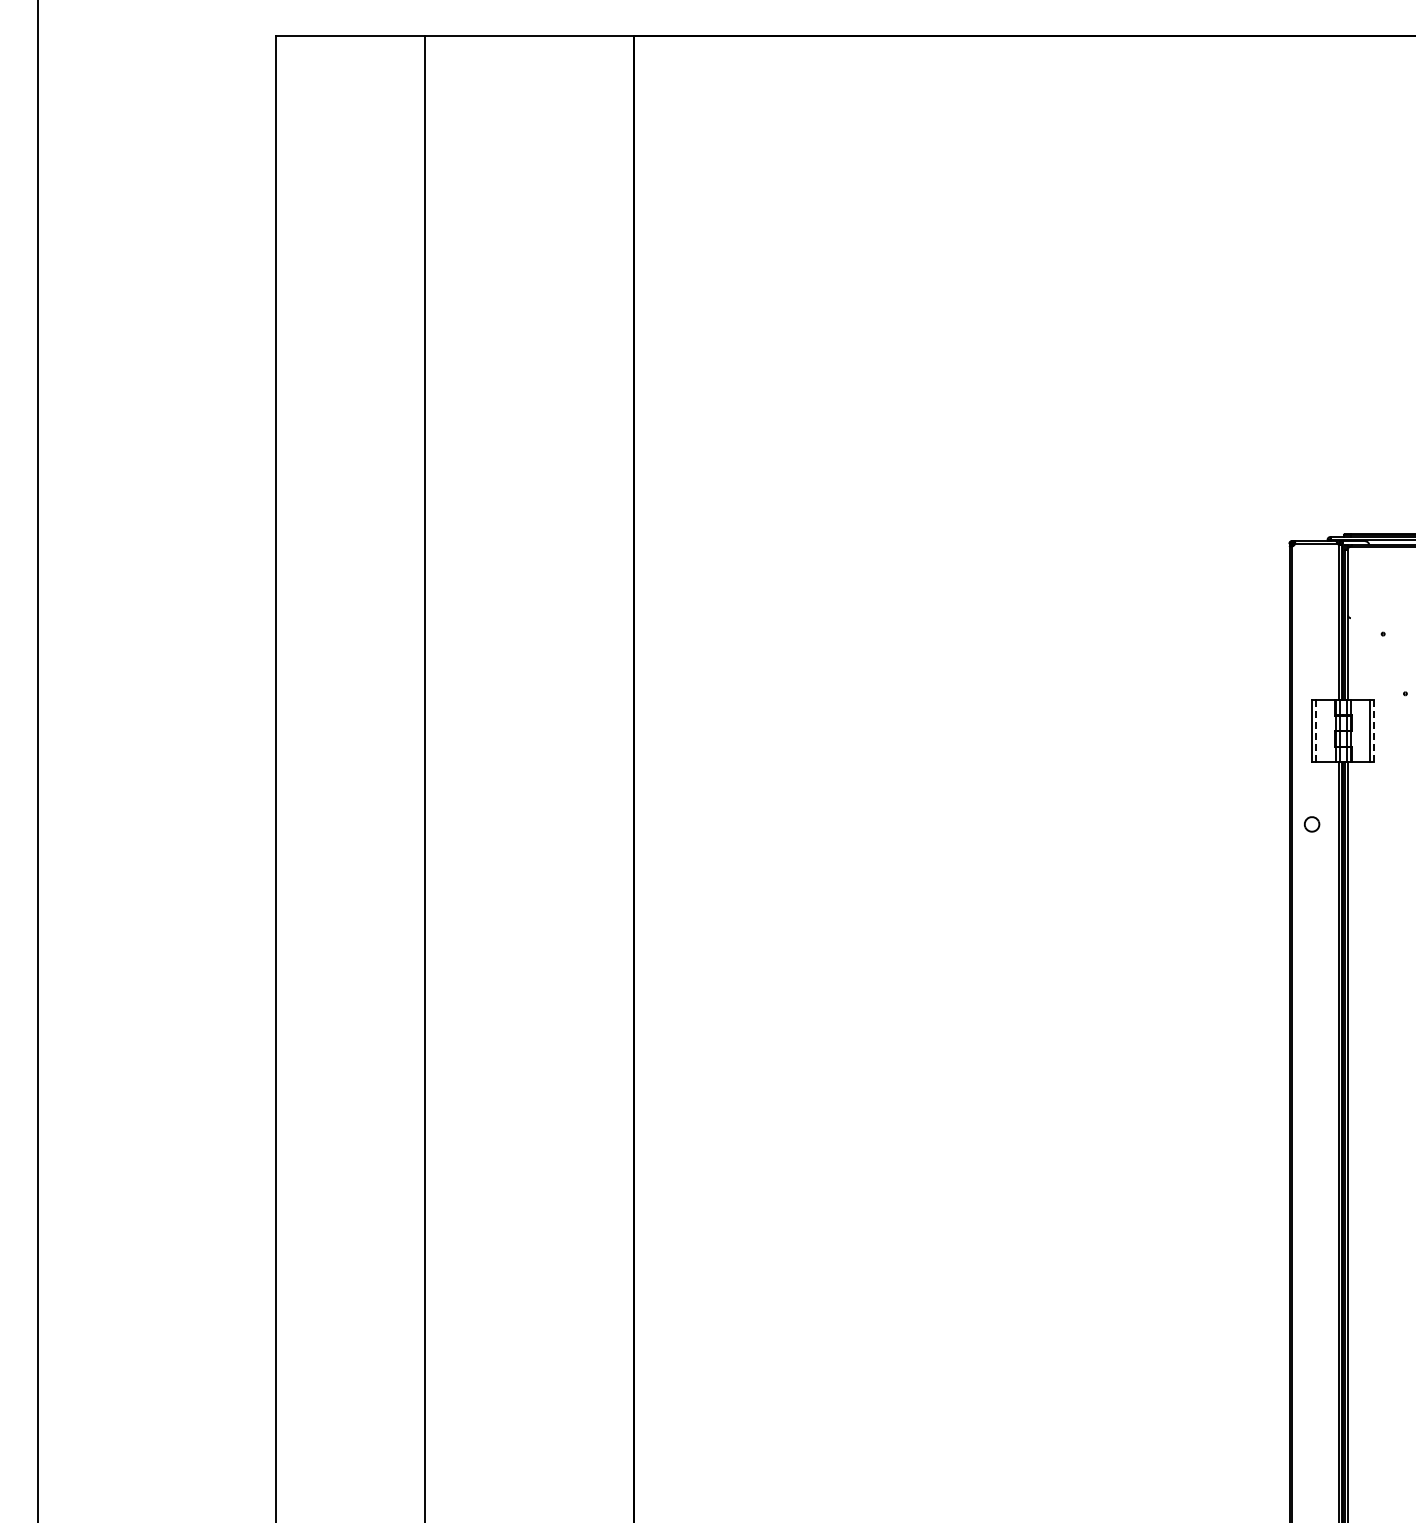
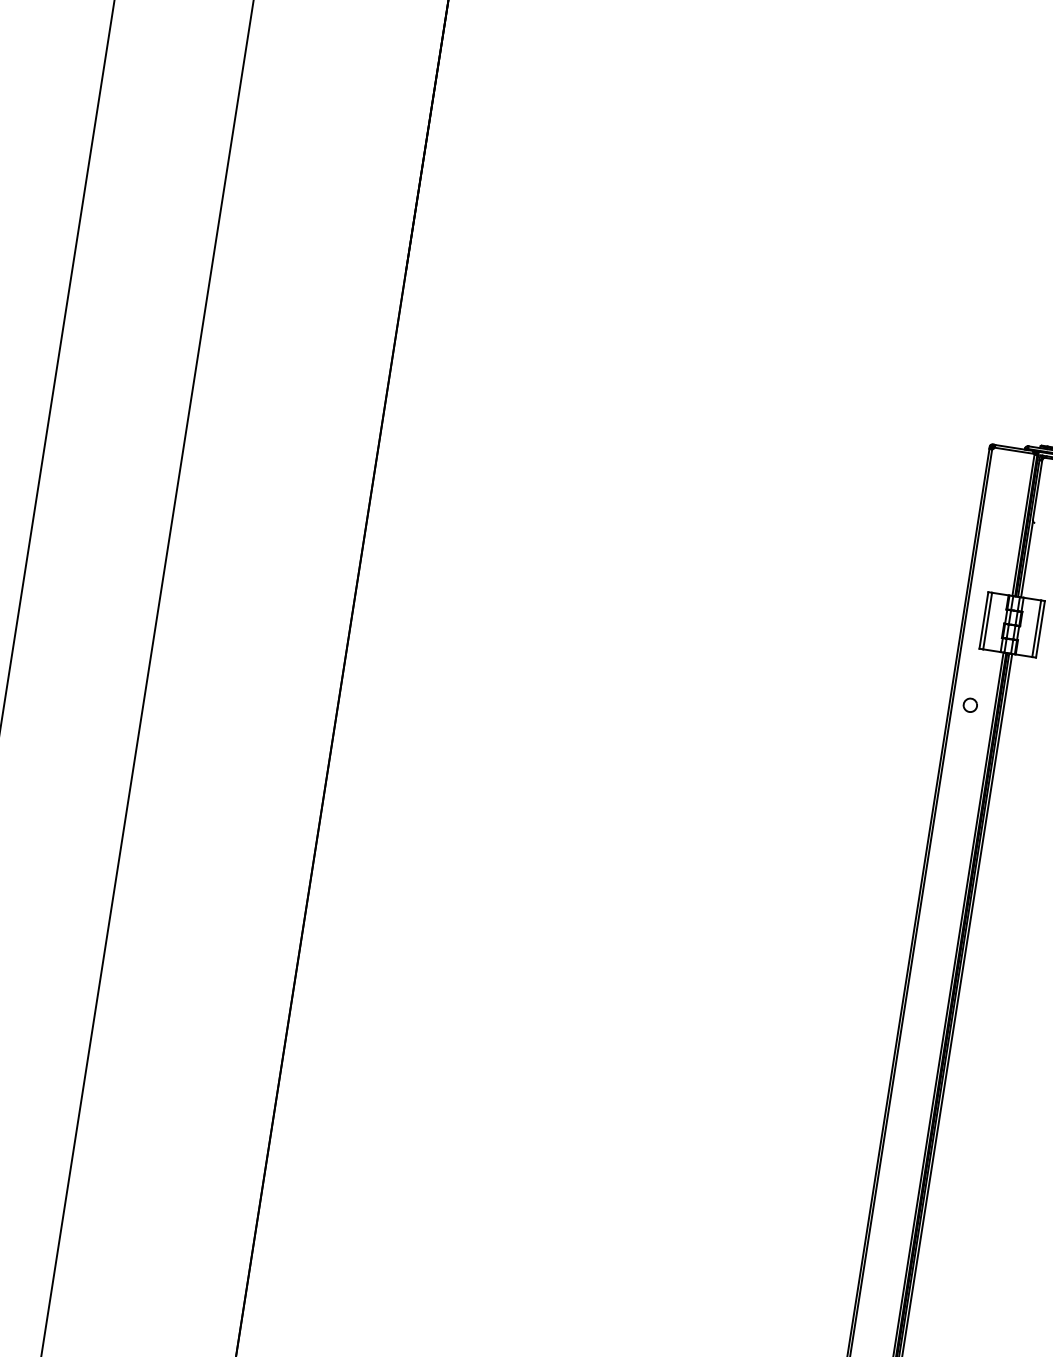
line: (1374, 730) -> (1040, 628), dashed -> solid
line: (1316, 731) -> (987, 621), dashed -> solid

